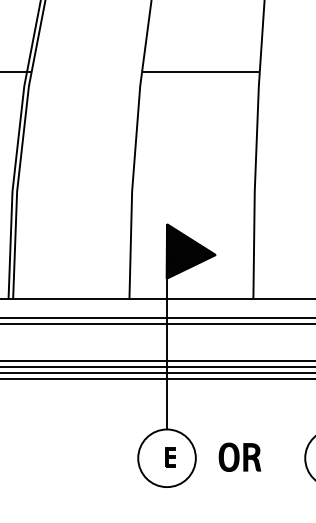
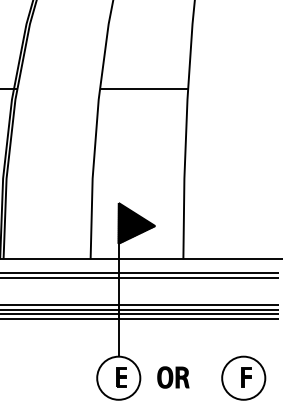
part: (170, 457) -> (121, 377), size x1.43

